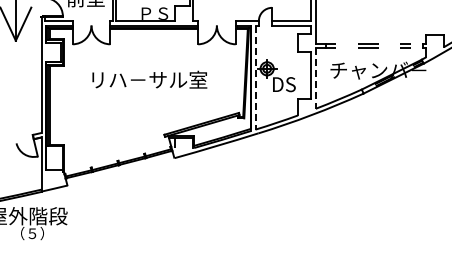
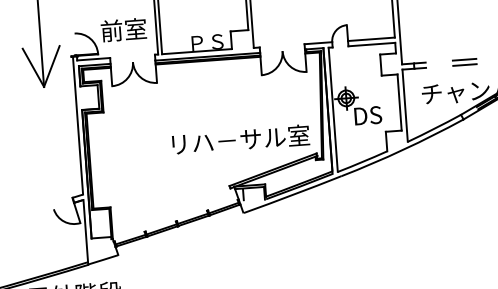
line: (255, 78) -> (333, 110), dashed -> solid
text: (149, 79) -> (240, 139), moved
line: (315, 79) -> (404, 106), dashed -> solid

